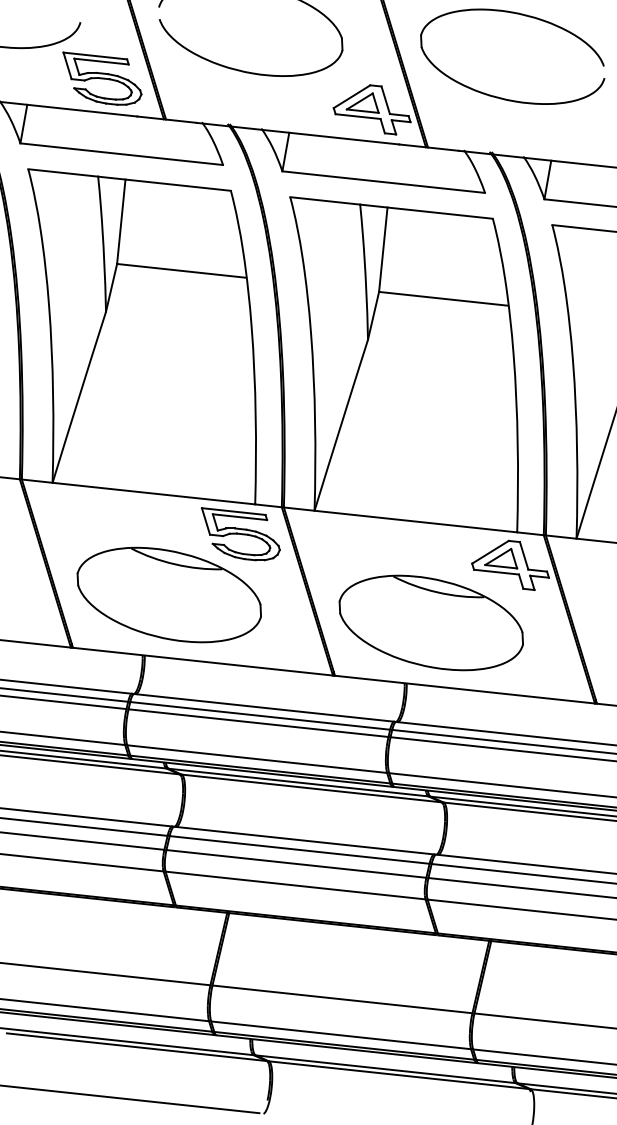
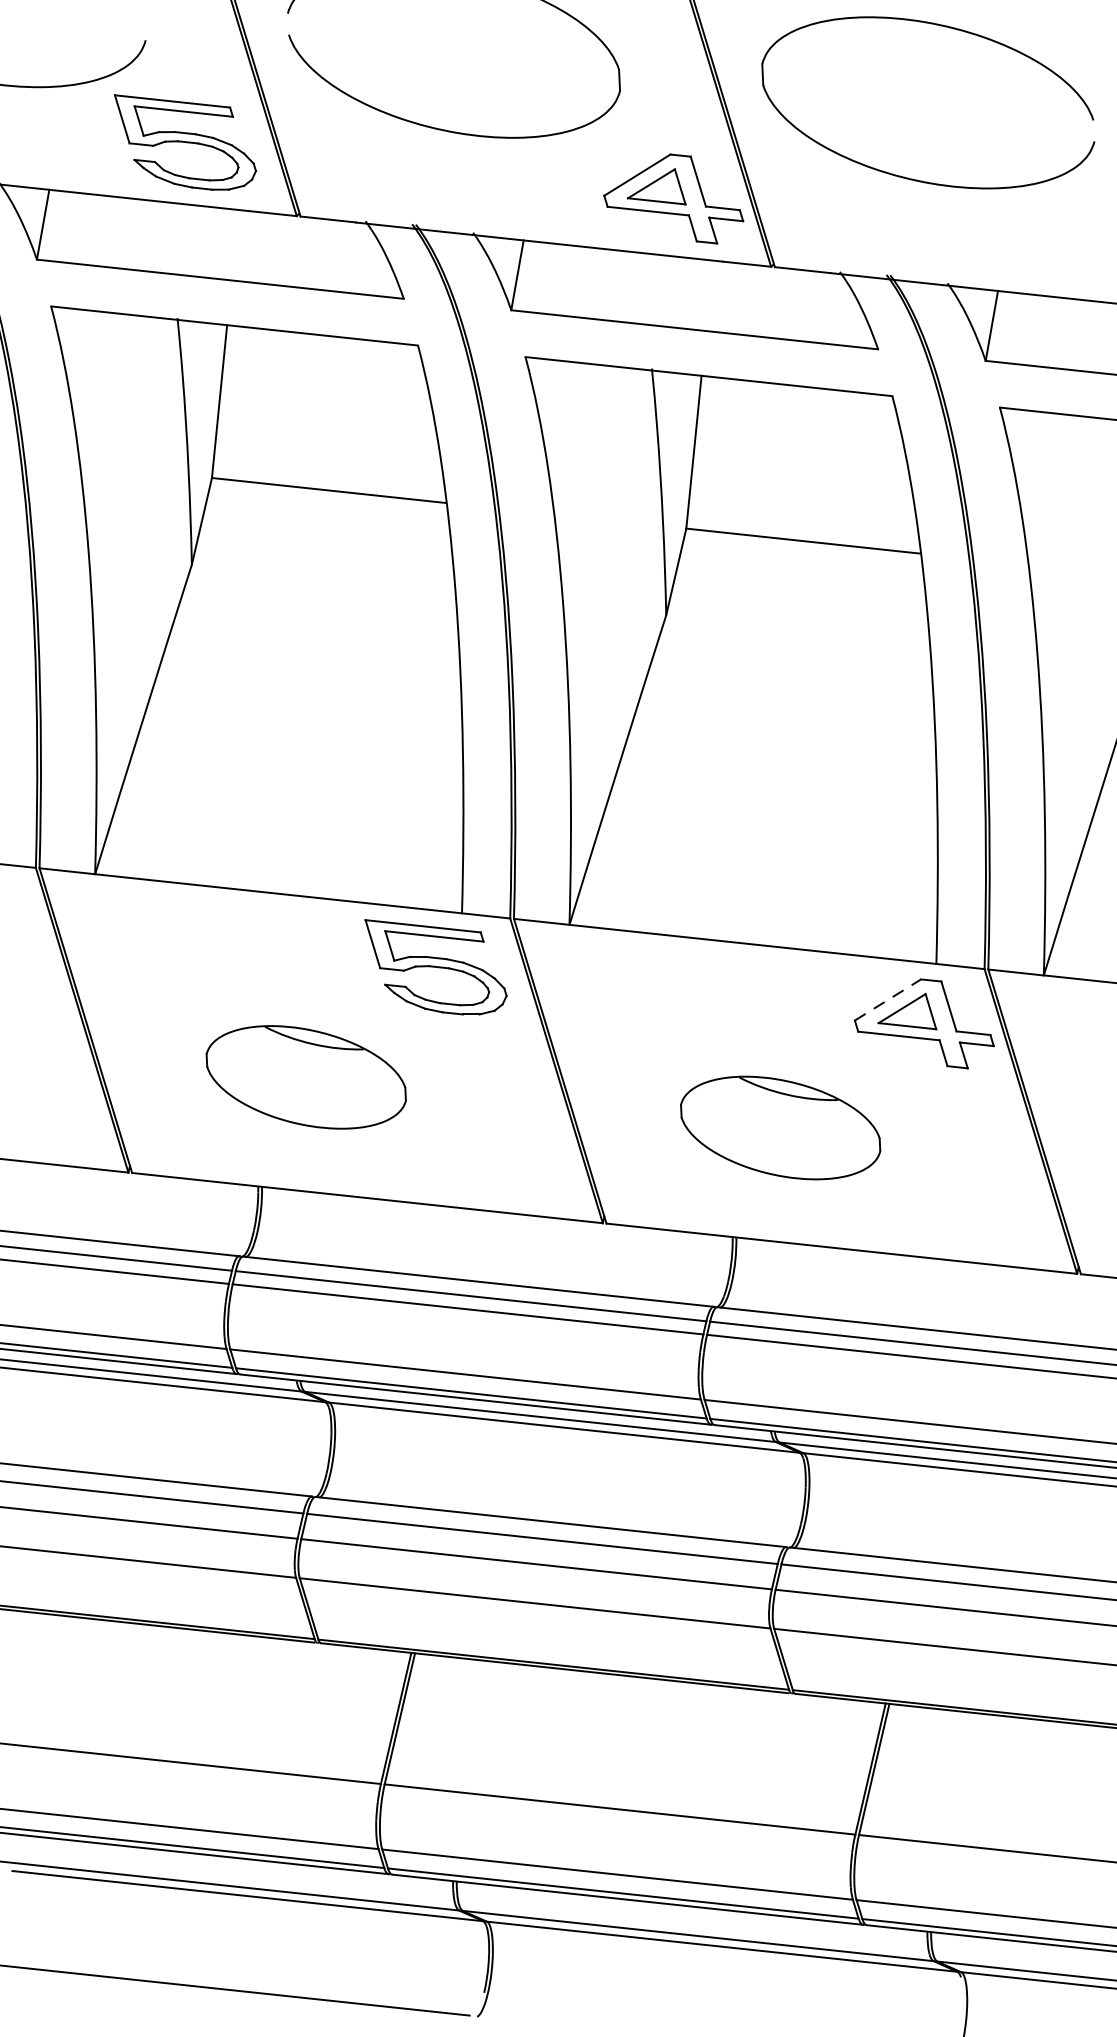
line: (490, 552) -> (888, 1000), solid -> dashed
part: (168, 594) -> (305, 1076), size x0.6
part: (430, 622) -> (779, 1127), size x0.6

